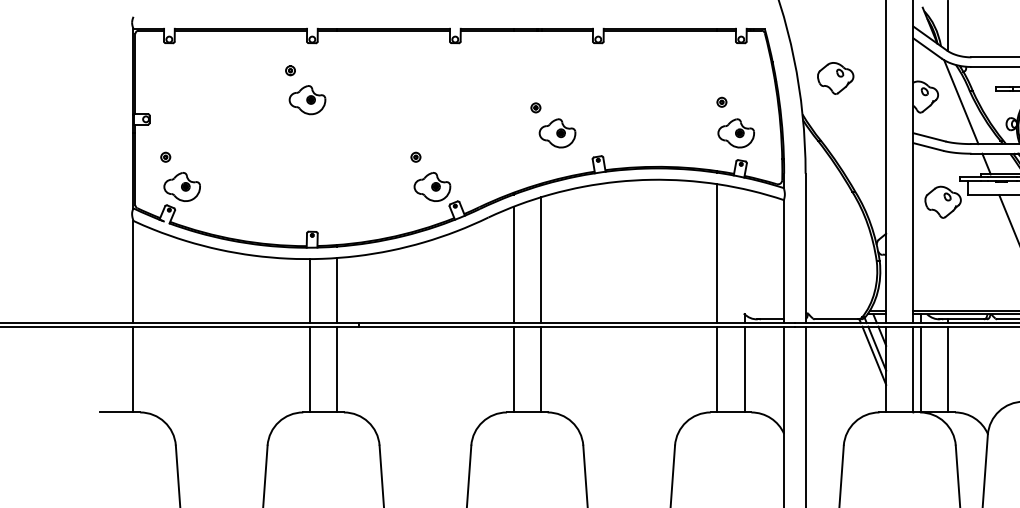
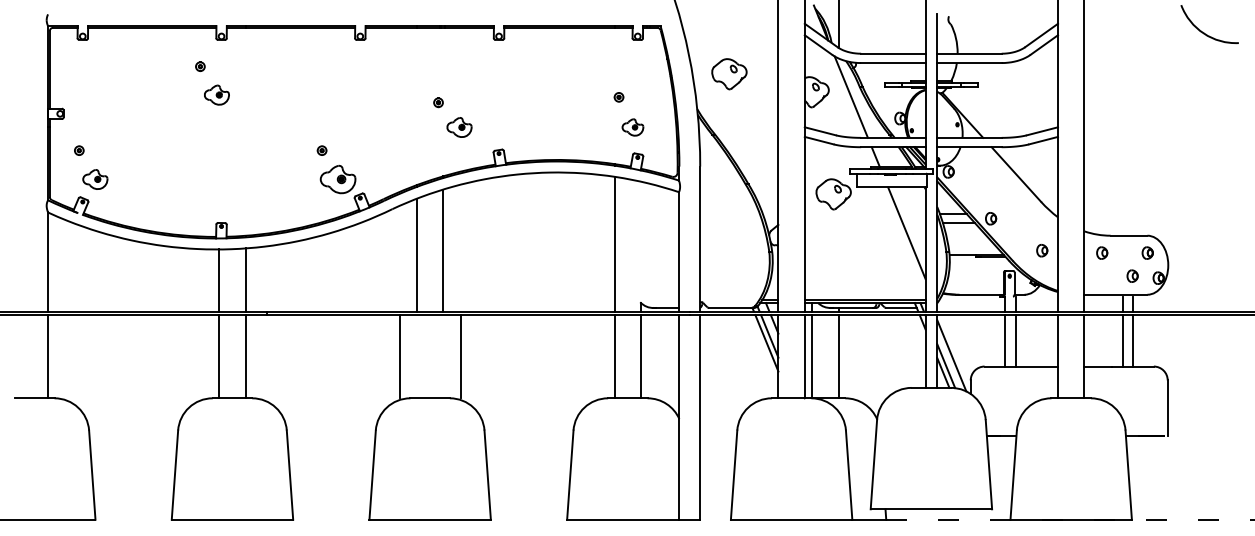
part: (307, 99) -> (216, 94), size x0.7
part: (557, 133) -> (459, 127), size x0.7
part: (735, 133) -> (632, 127), size x0.6
part: (182, 186) -> (95, 179), size x0.7
line: (513, 369) -> (399, 356), moved
line: (541, 369) -> (461, 356), moved

